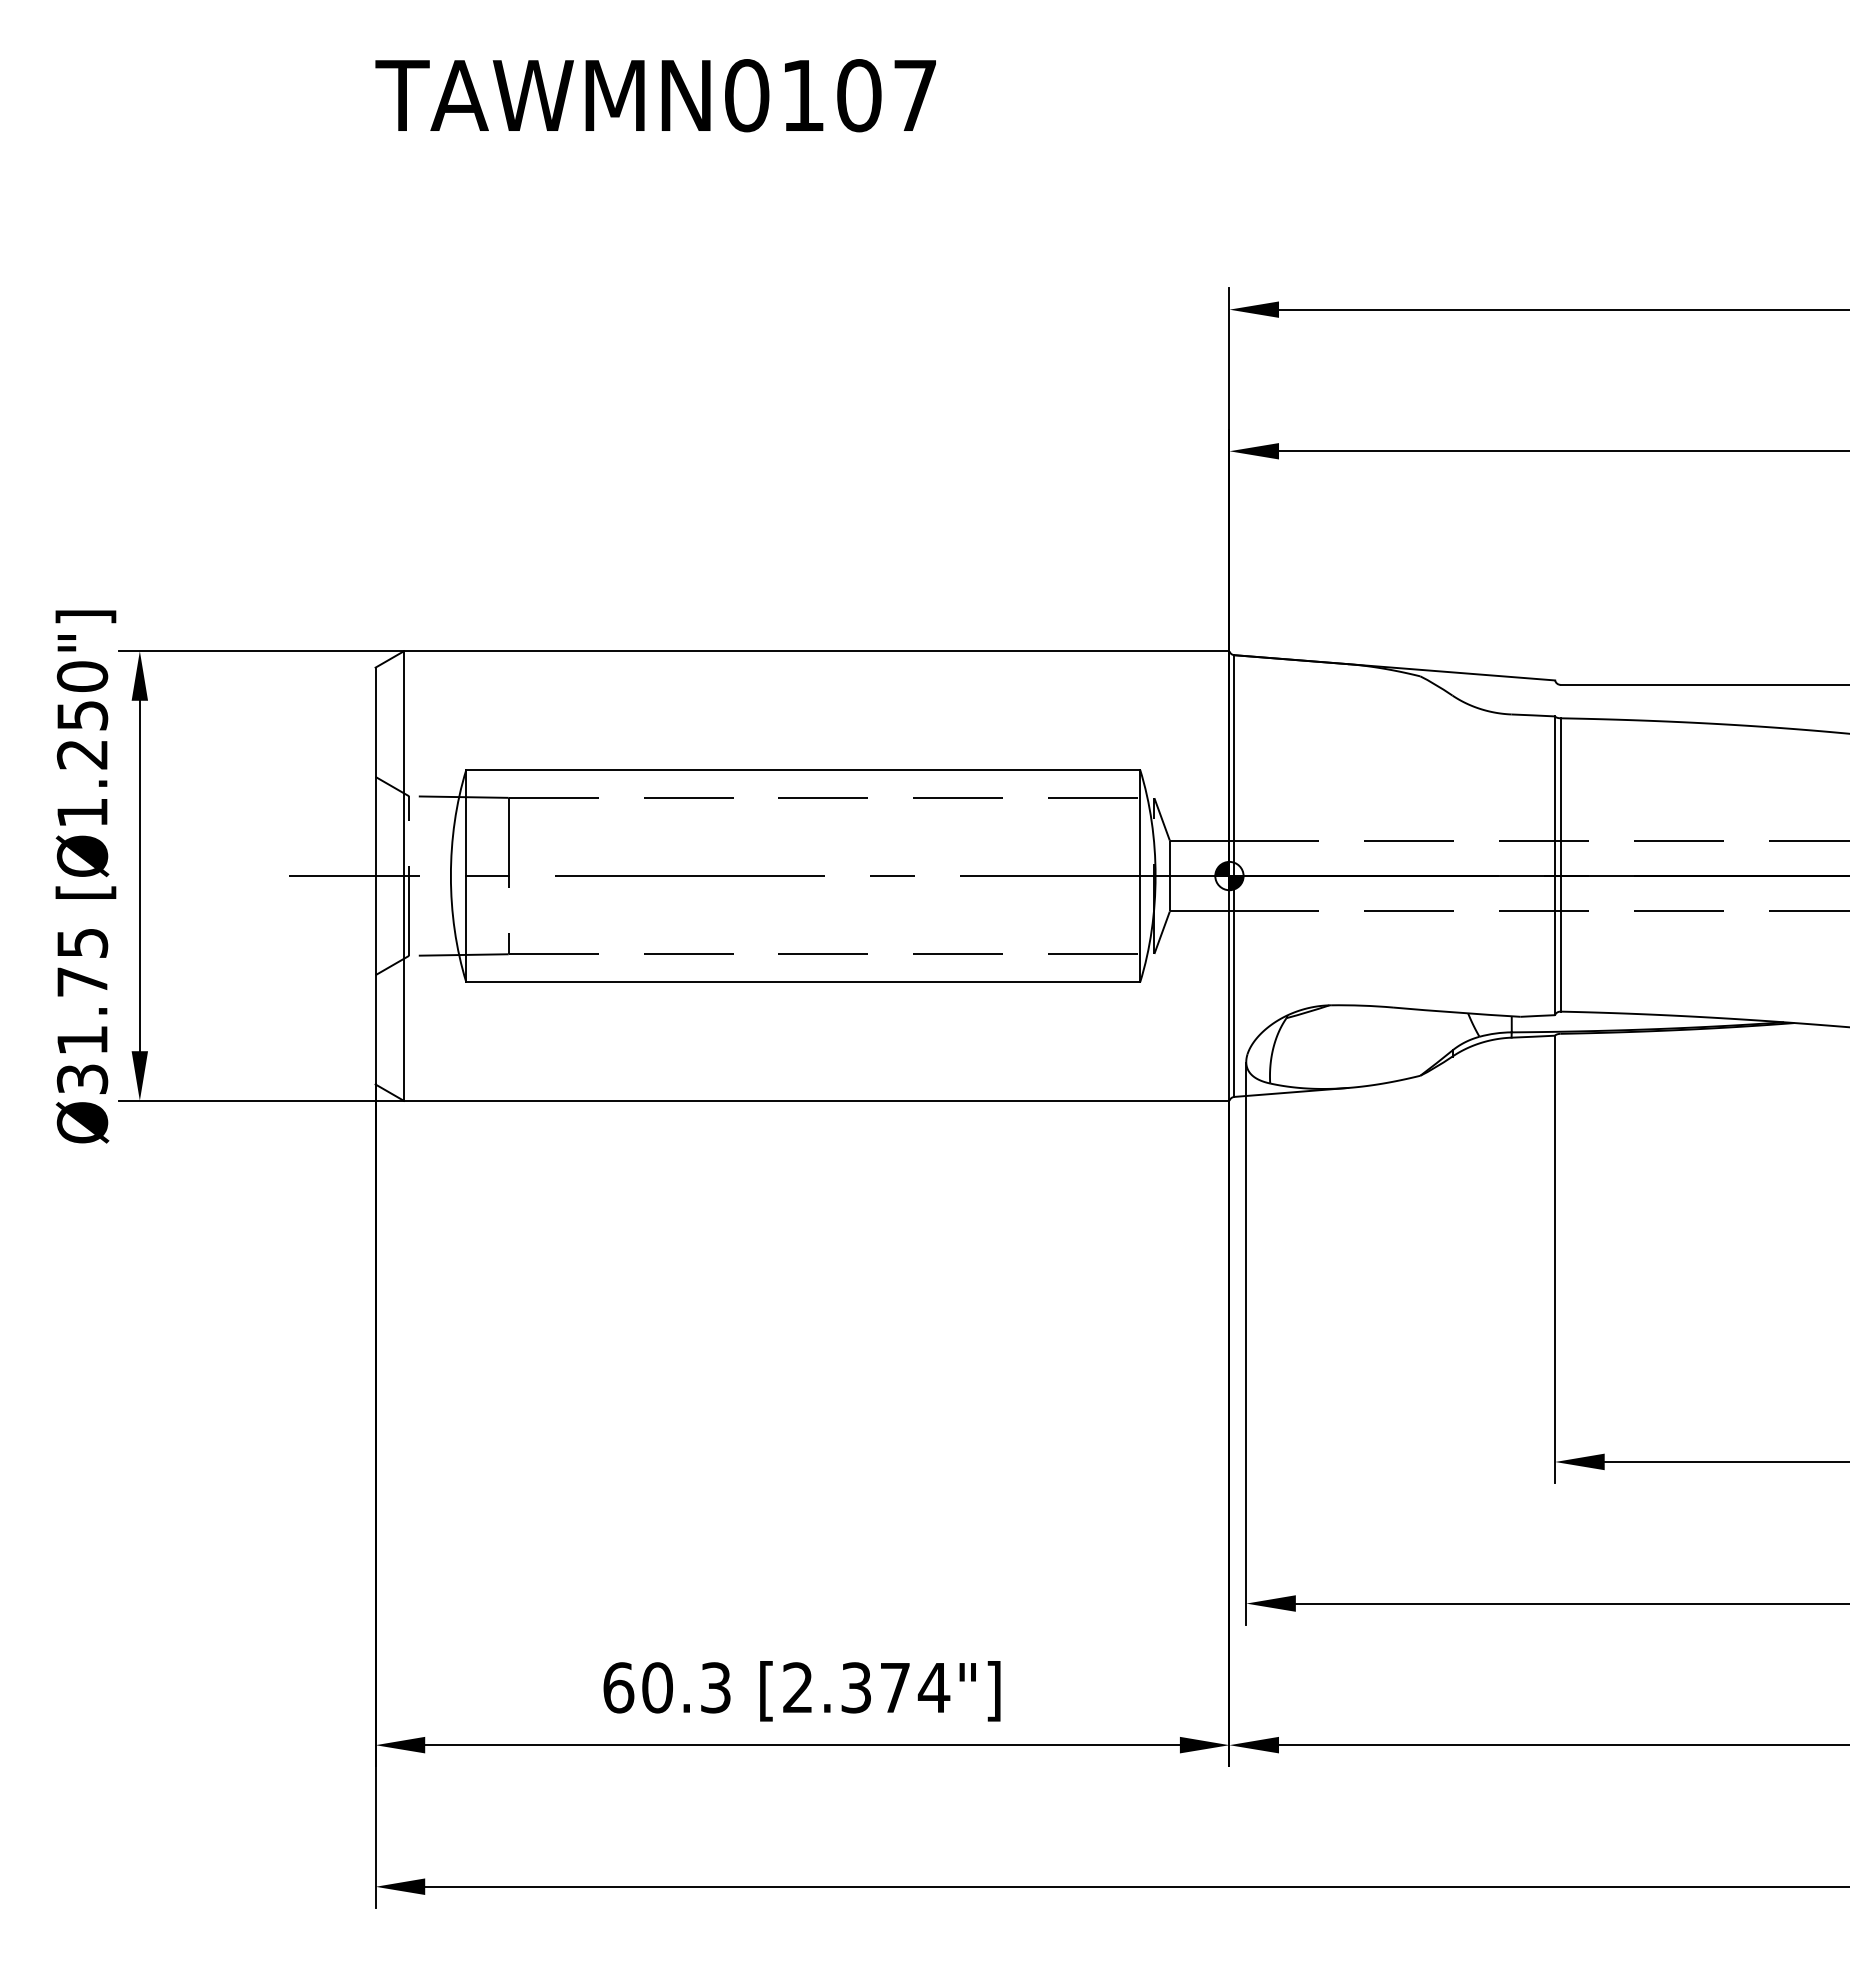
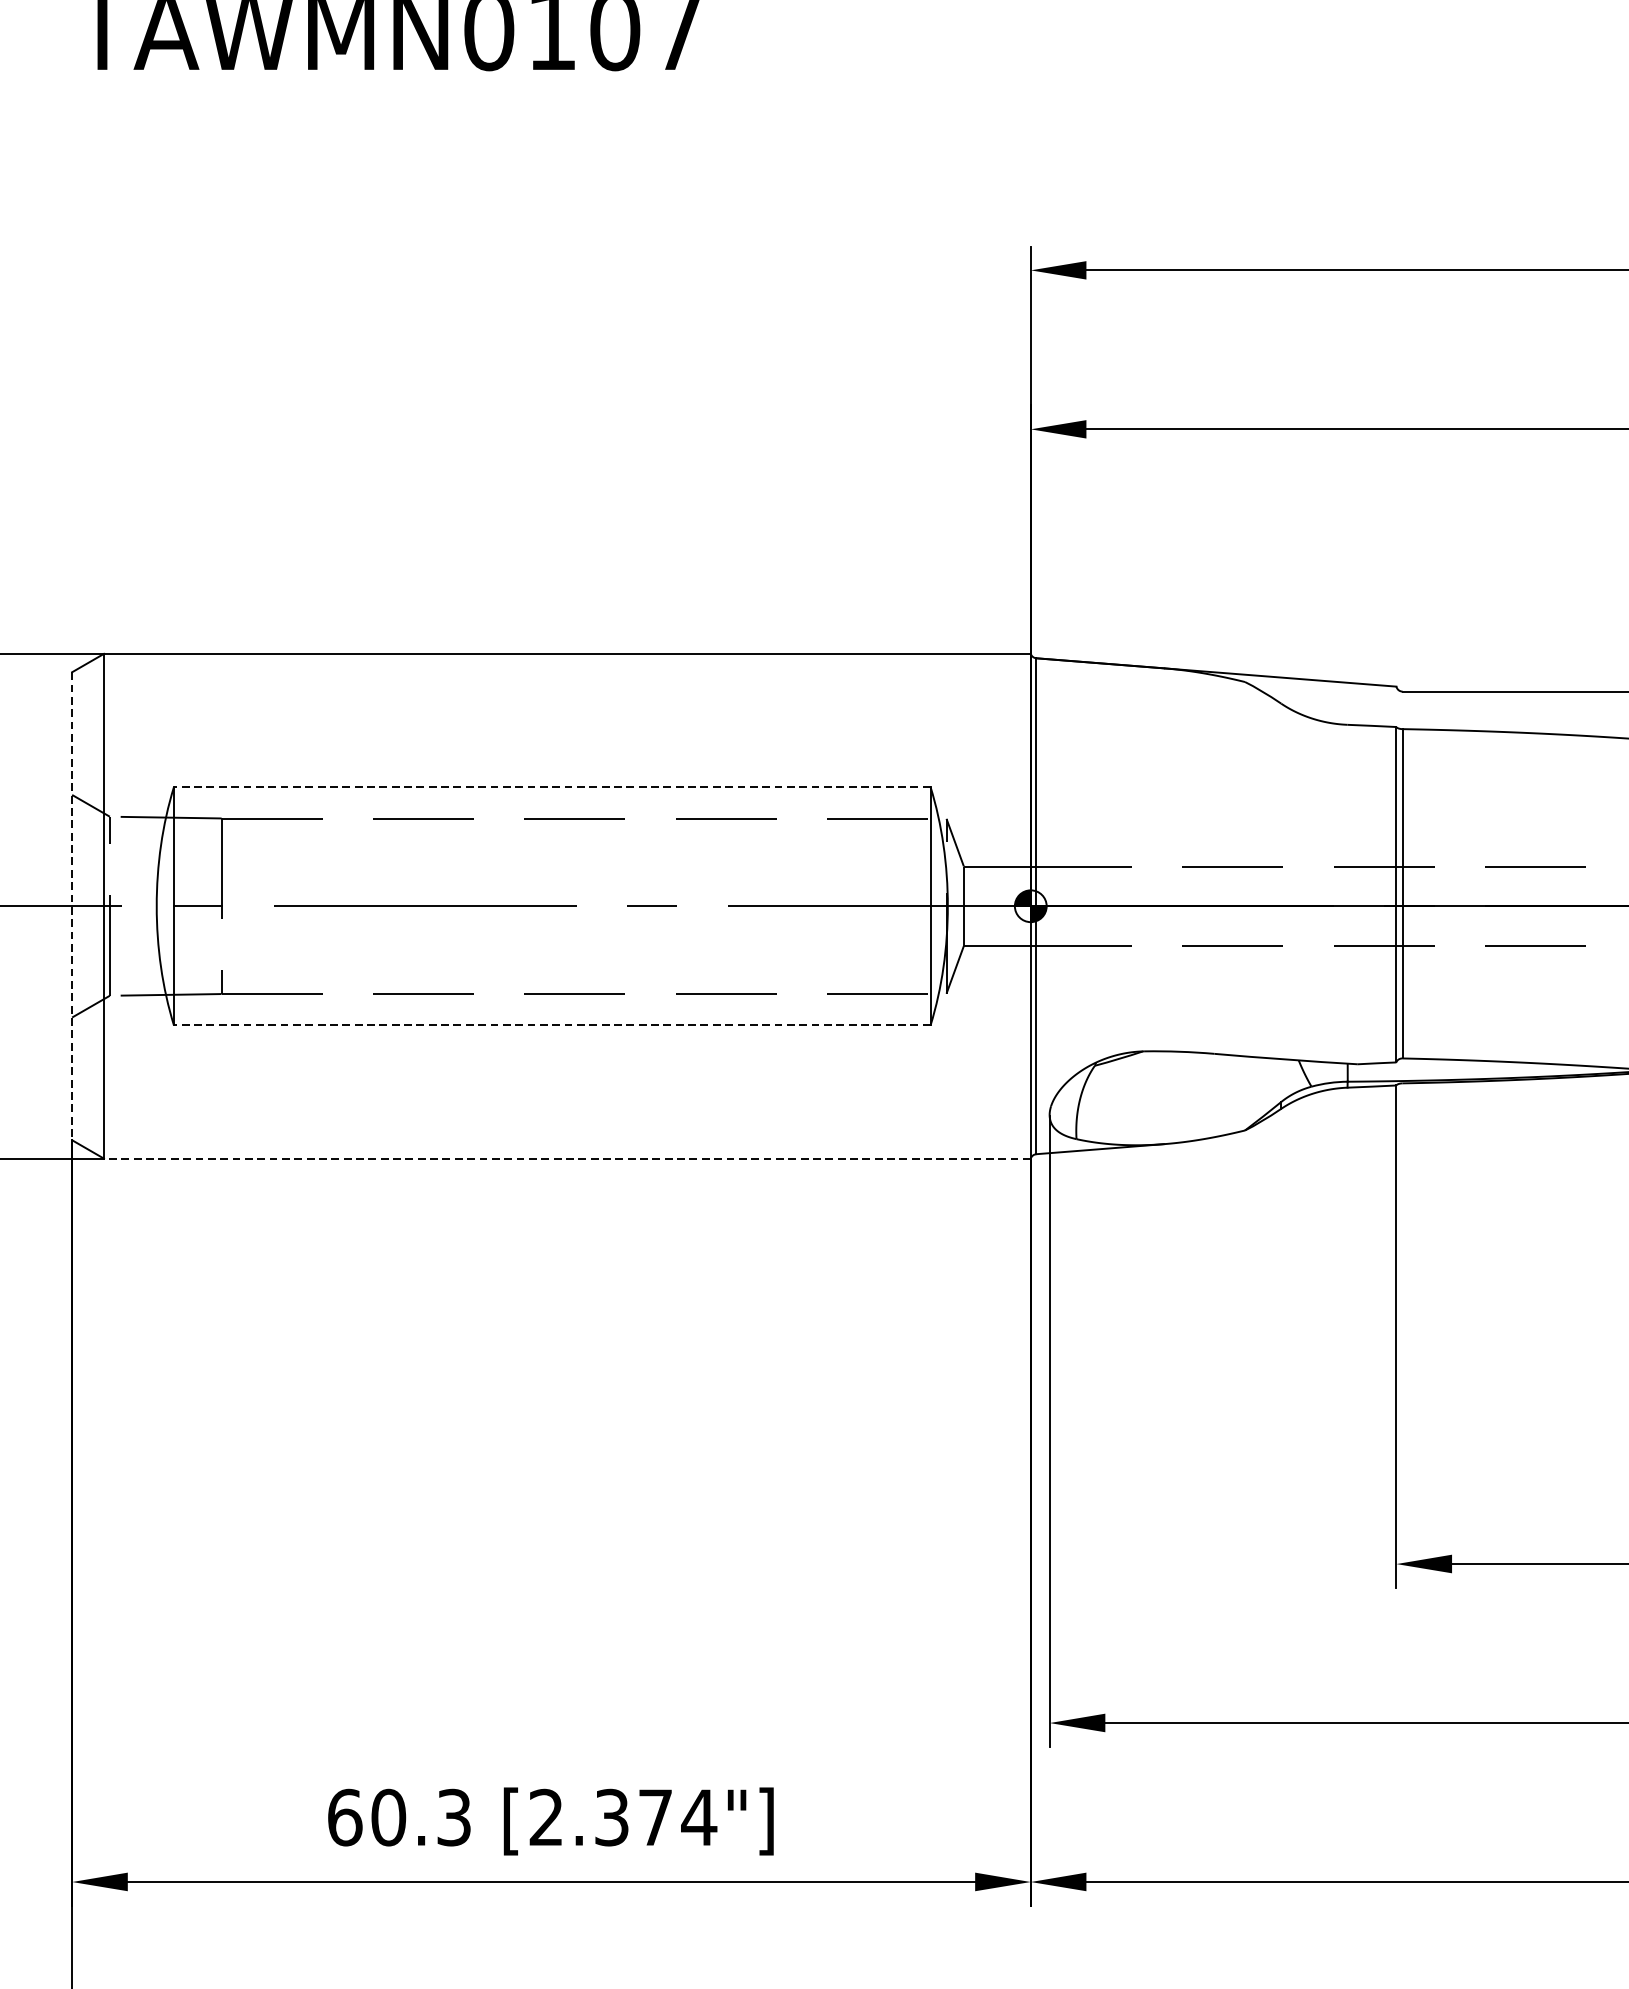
line: (802, 770) -> (551, 787), solid -> dashed
line: (375, 876) -> (72, 906), solid -> dashed
line: (802, 982) -> (551, 1025), solid -> dashed
line: (816, 1100) -> (567, 1158), solid -> dashed

